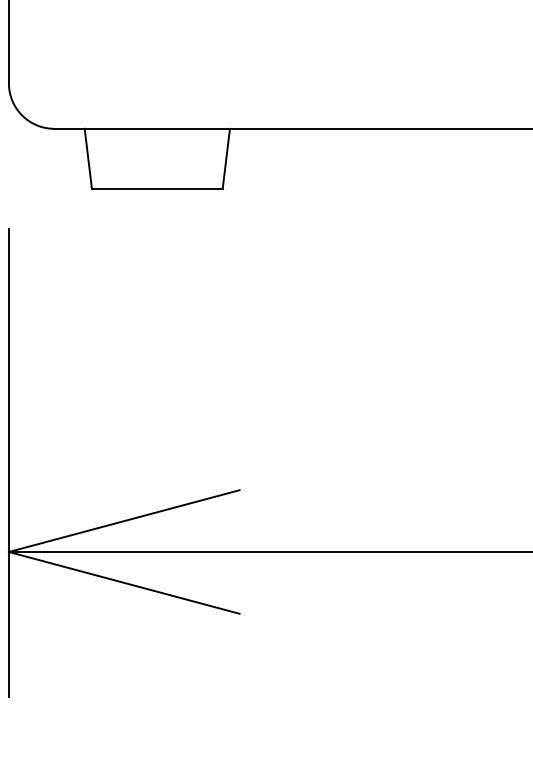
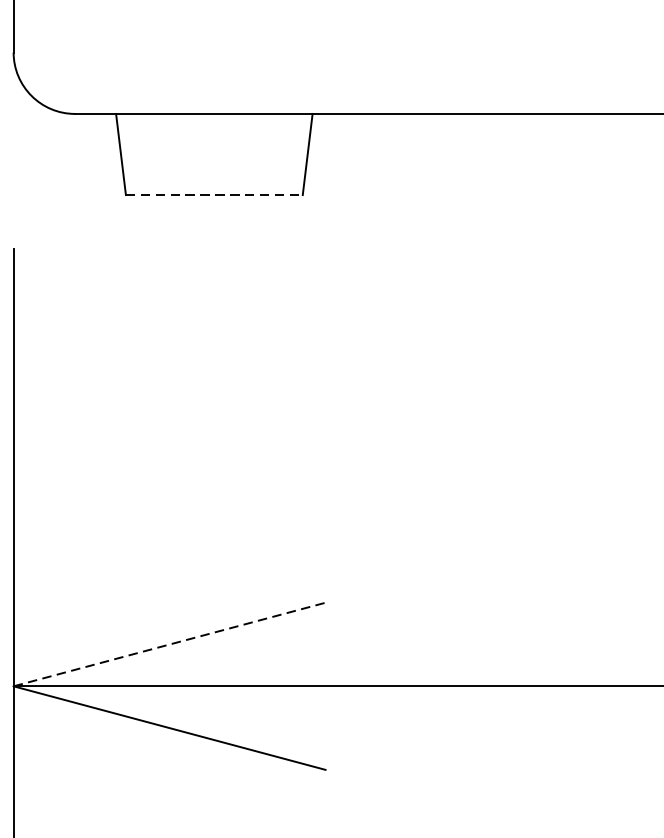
line: (157, 188) -> (214, 194), solid -> dashed
line: (124, 520) -> (169, 643), solid -> dashed

